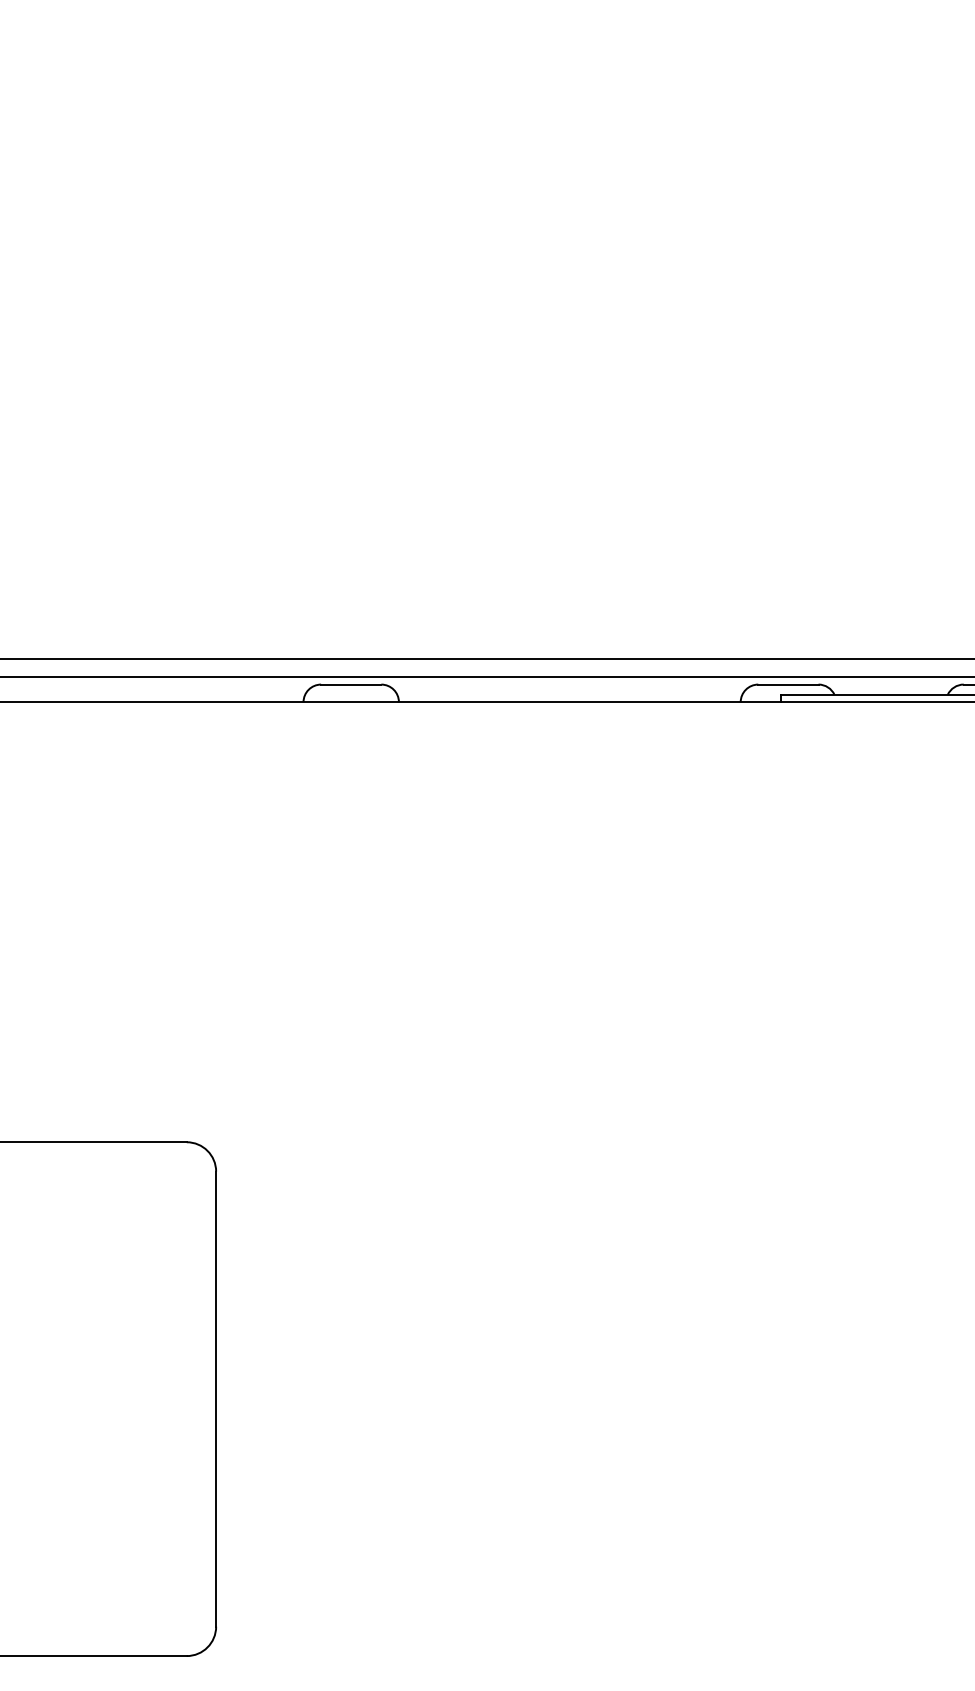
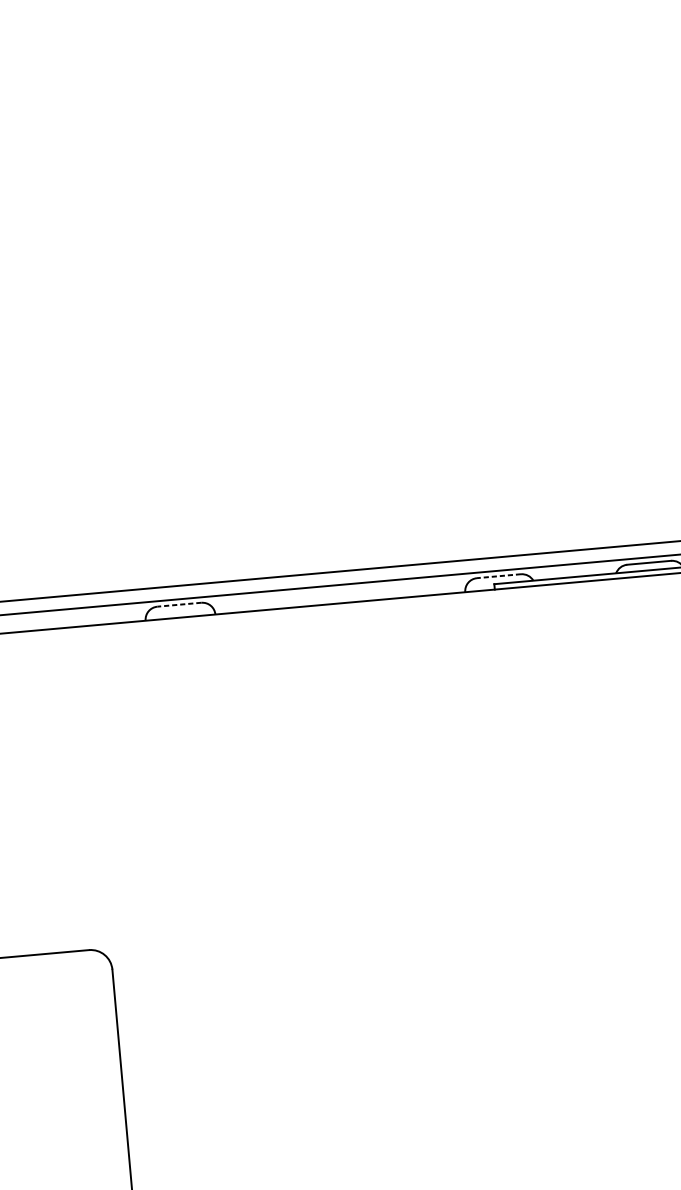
line: (350, 684) -> (178, 604), solid -> dashed
line: (787, 684) -> (498, 576), solid -> dashed

